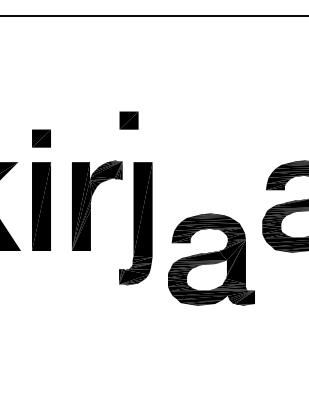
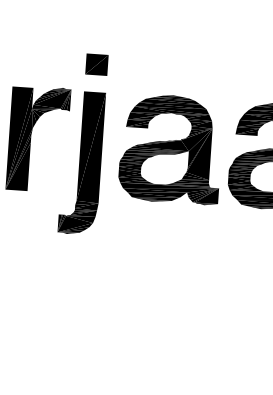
part: (128, 120) -> (96, 64), moved
part: (211, 259) -> (171, 148), moved

